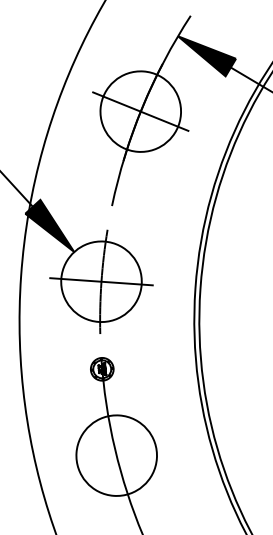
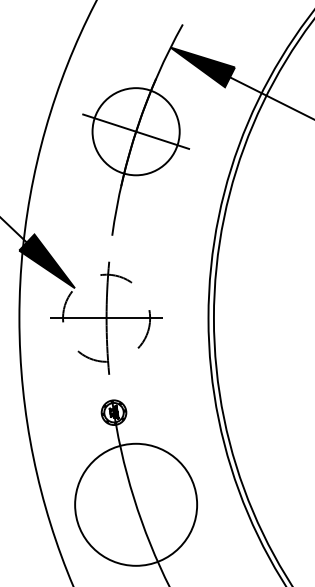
circle: (101, 281) -> (106, 317), solid -> dashed
circle: (116, 455) -> (135, 504), size x1.4

